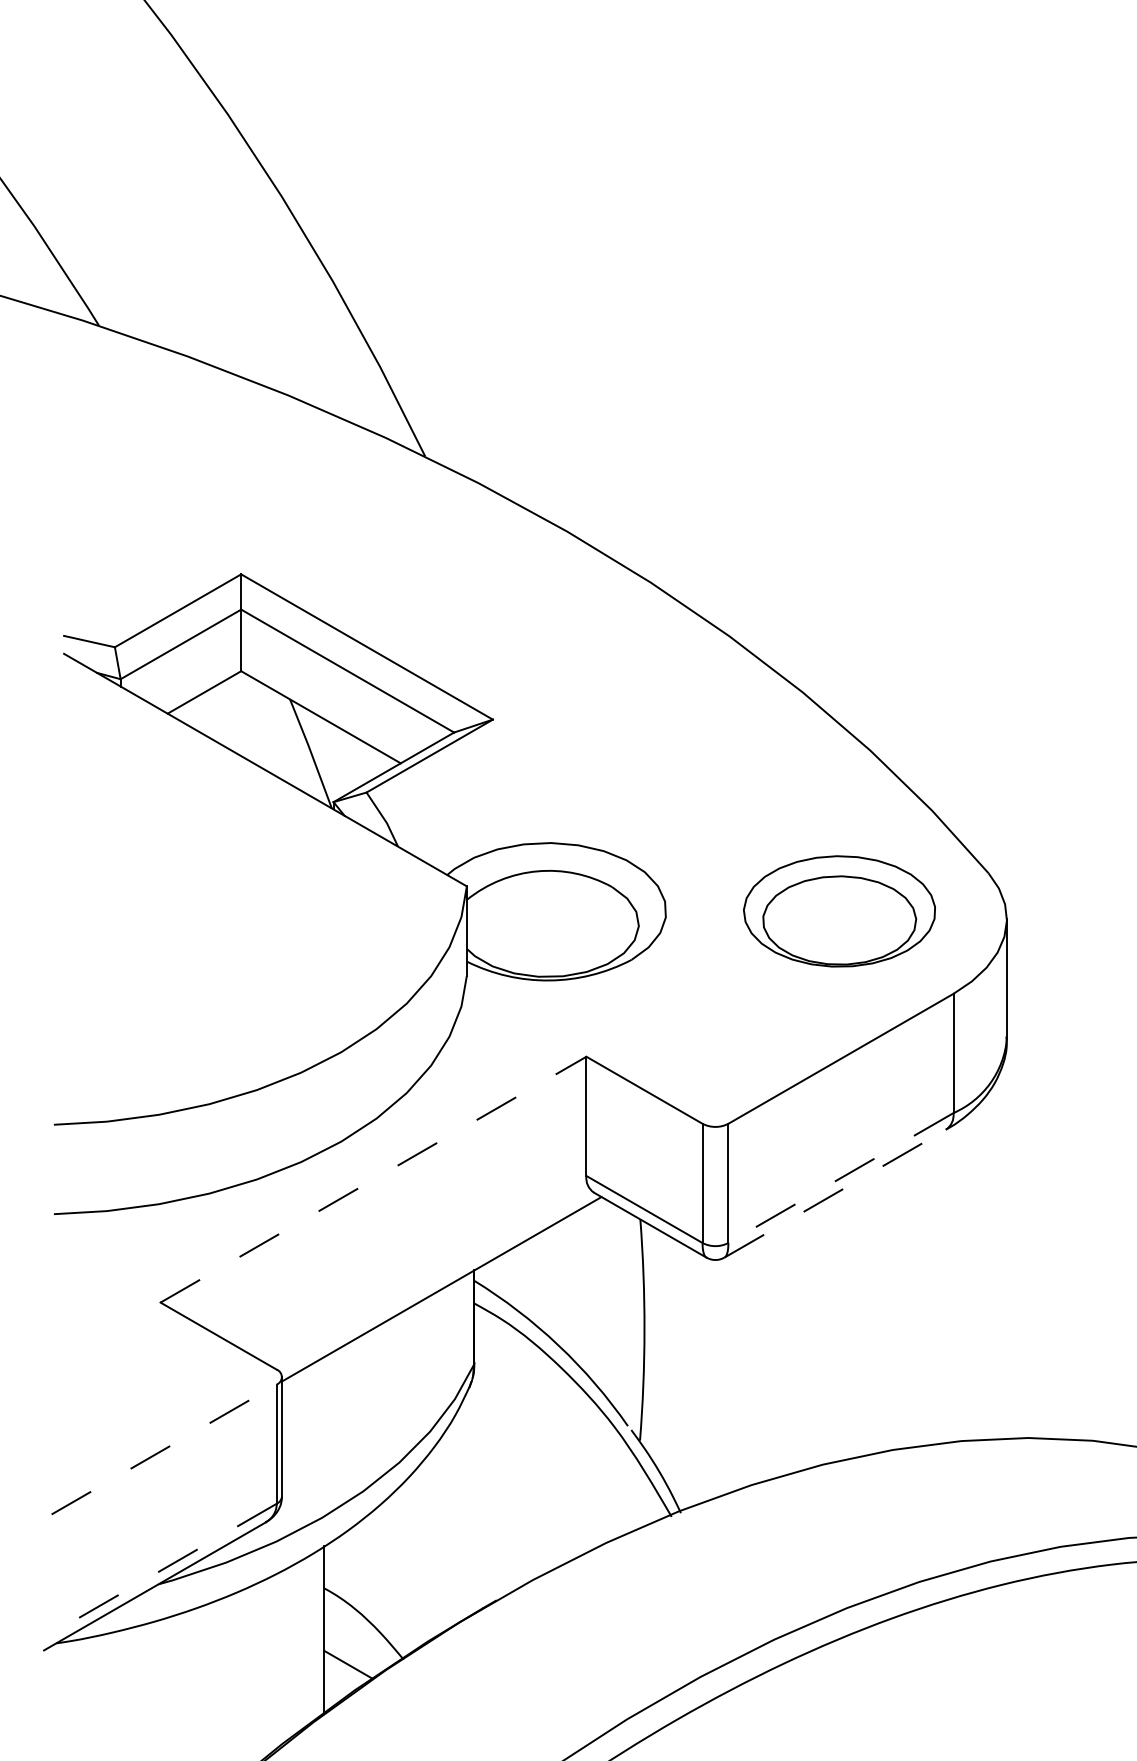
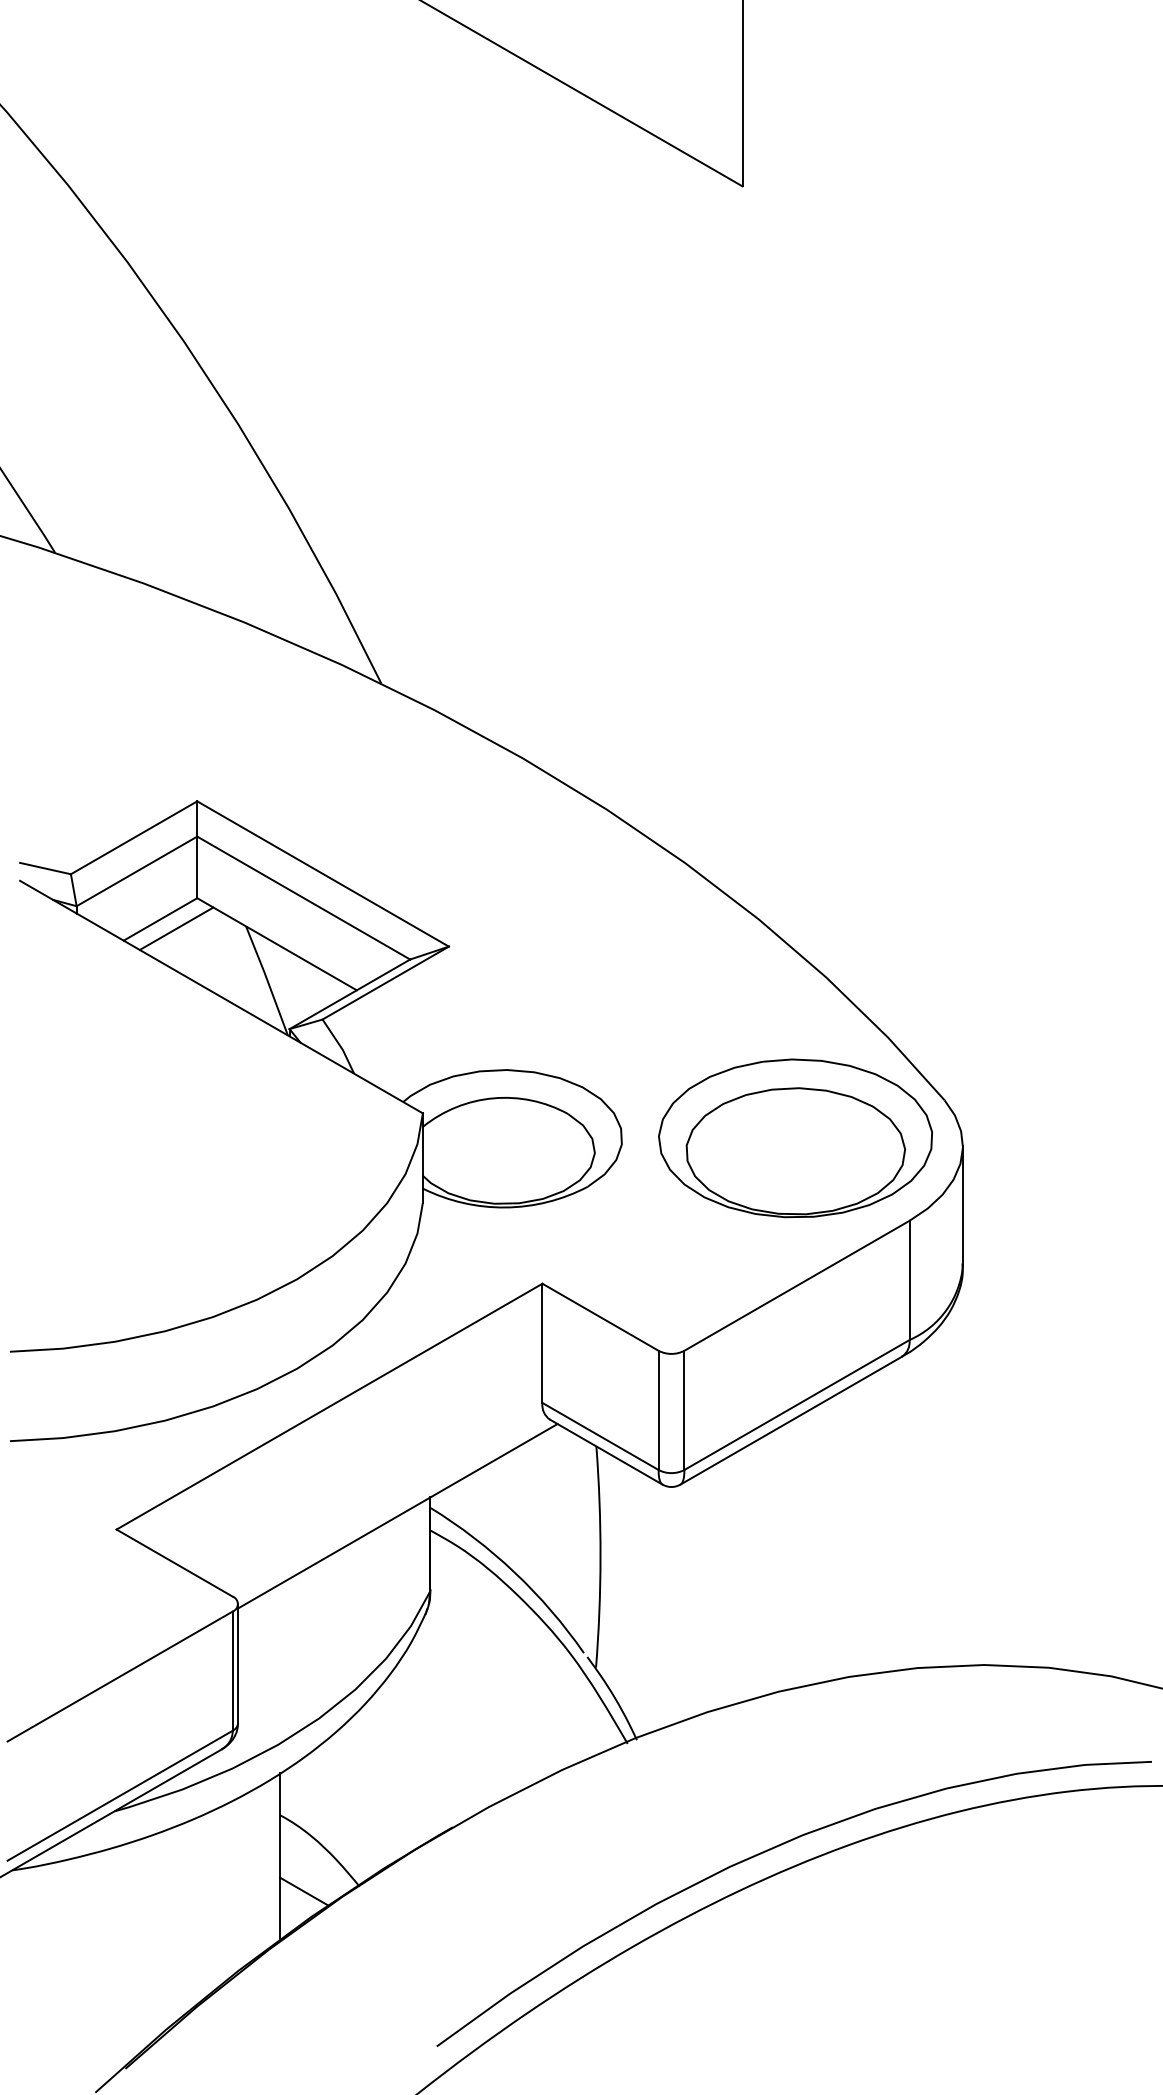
line: (220, 701) -> (176, 928), added
part: (839, 911) -> (795, 1138), size x1.43
line: (840, 1178) -> (796, 1405), dashed -> solid
line: (373, 1179) -> (329, 1406), dashed -> solid
line: (835, 1193) -> (791, 1420), dashed -> solid
line: (164, 1449) -> (120, 1676), dashed -> solid
line: (164, 1568) -> (120, 1795), dashed -> solid

